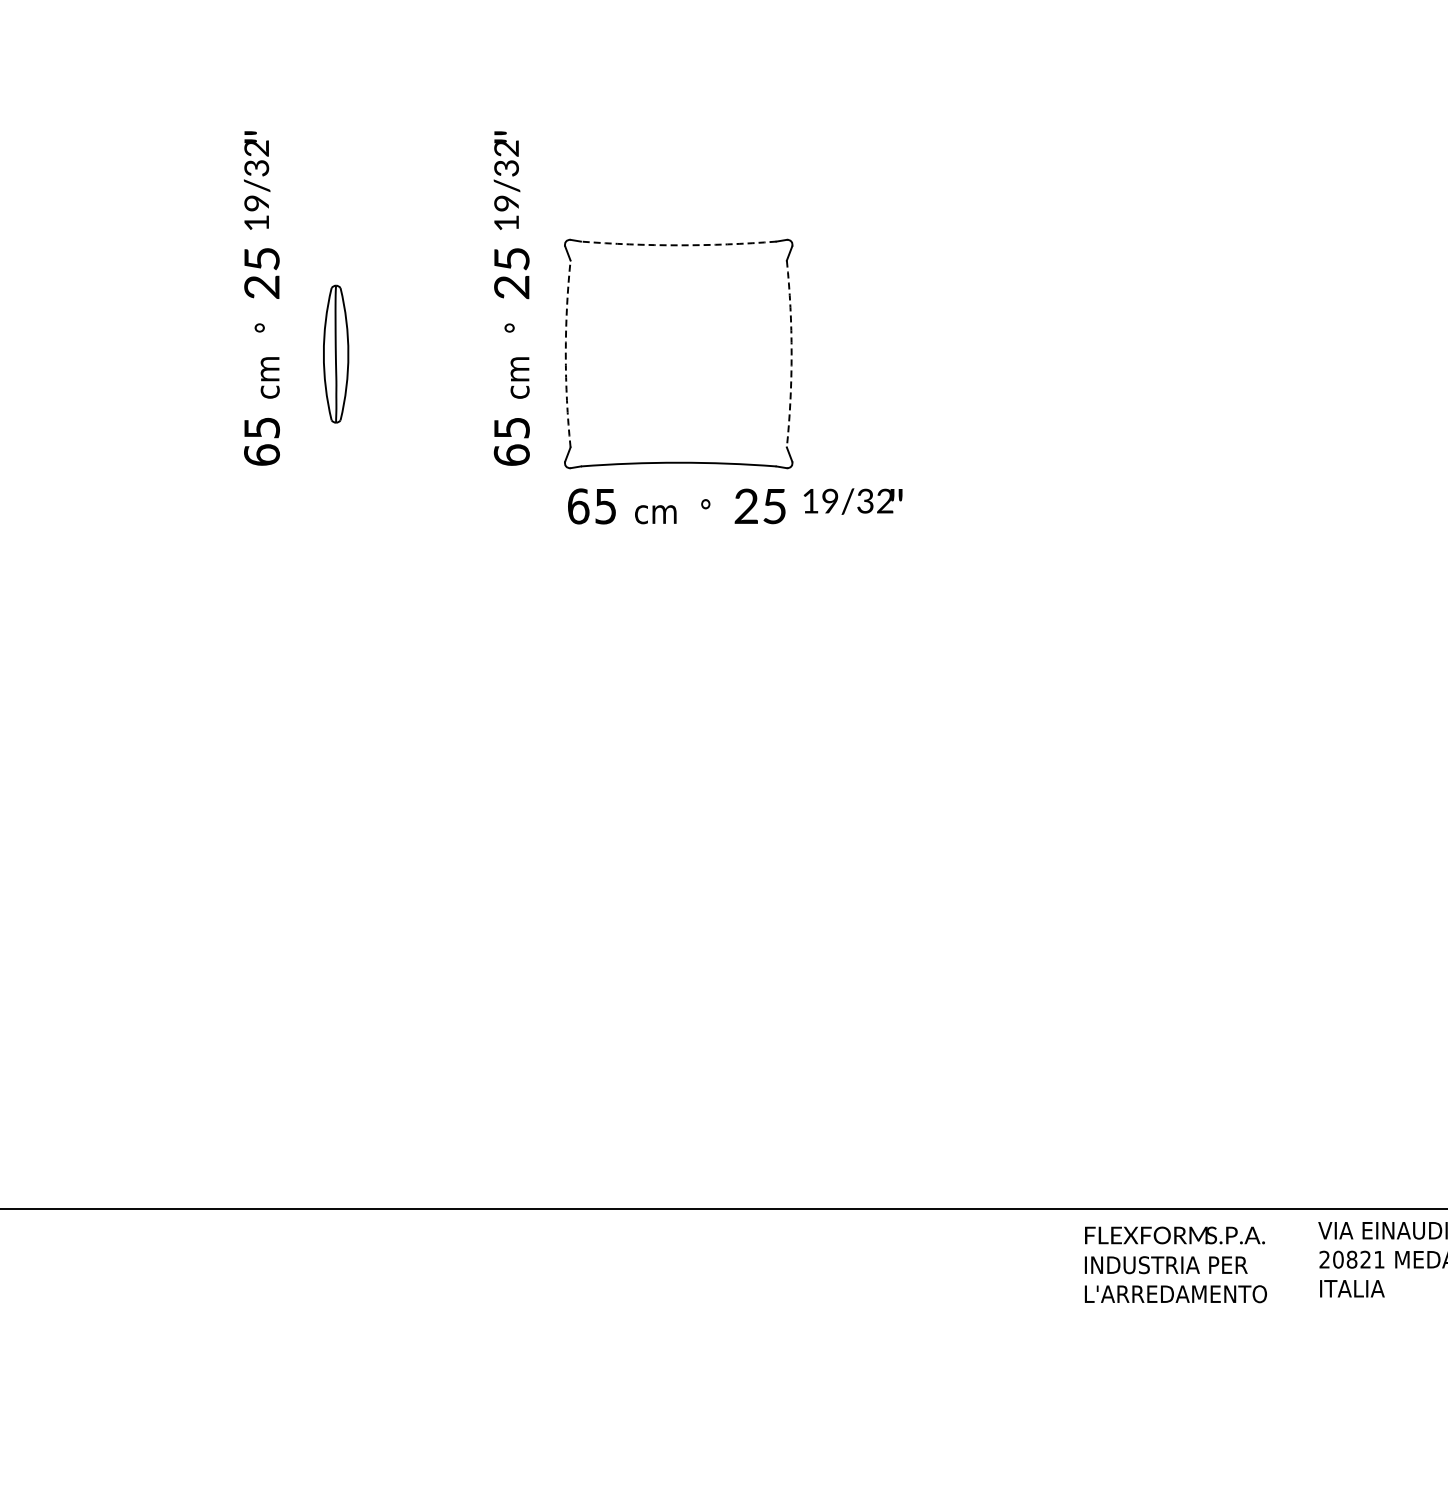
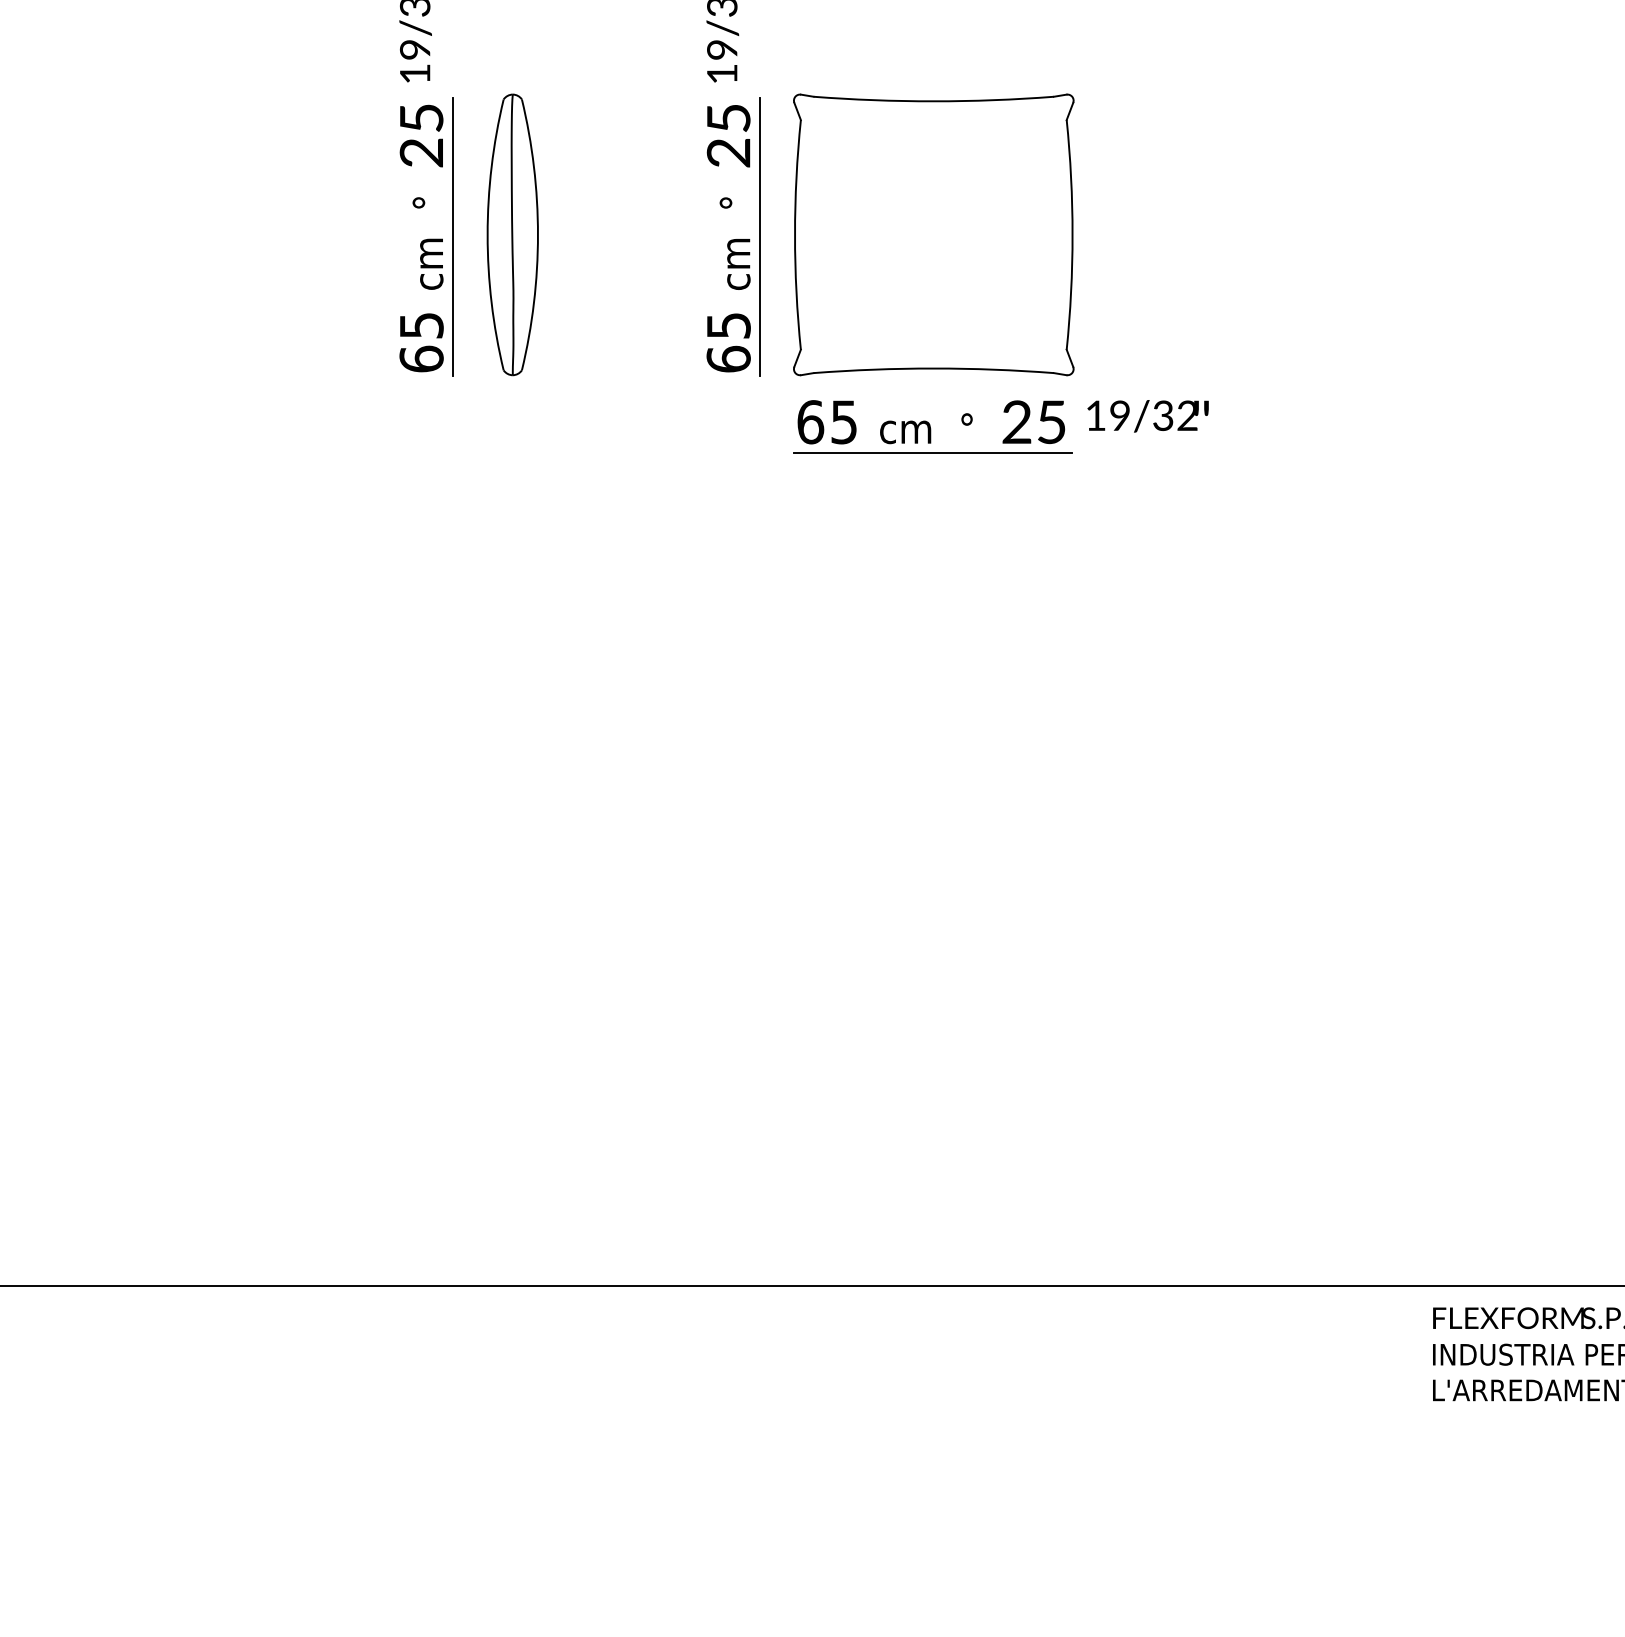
arc: (678, 245) -> (933, 101), dashed -> solid
part: (335, 354) -> (511, 235), size x1.67
arc: (565, 354) -> (794, 235), dashed -> solid
arc: (791, 354) -> (1072, 235), dashed -> solid
line: (287, 355) -> (452, 236), added
line: (537, 355) -> (760, 236), added
line: (677, 531) -> (932, 453), added

